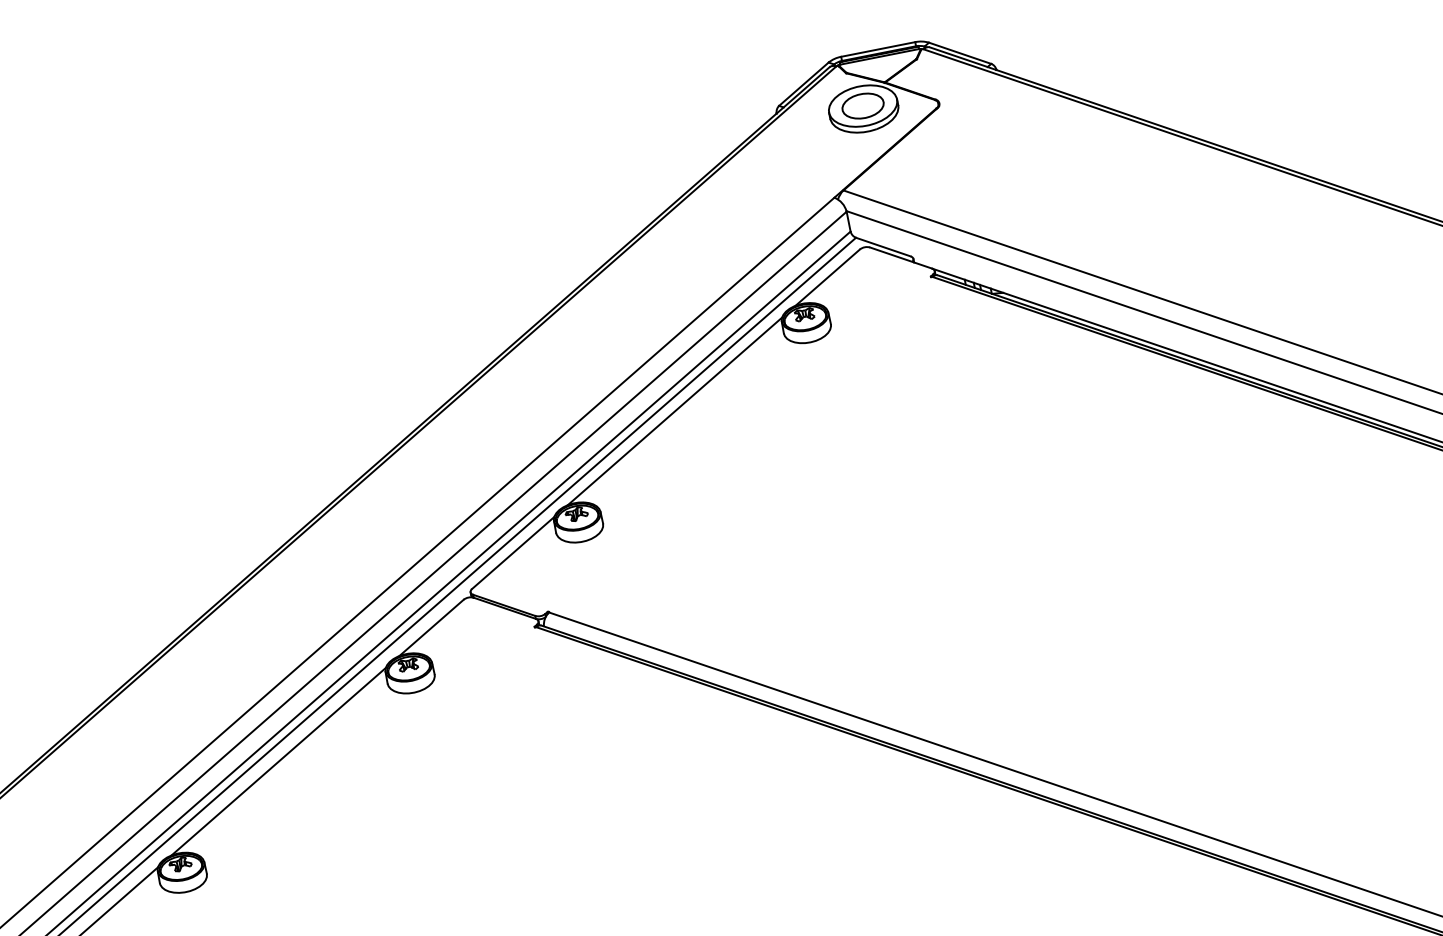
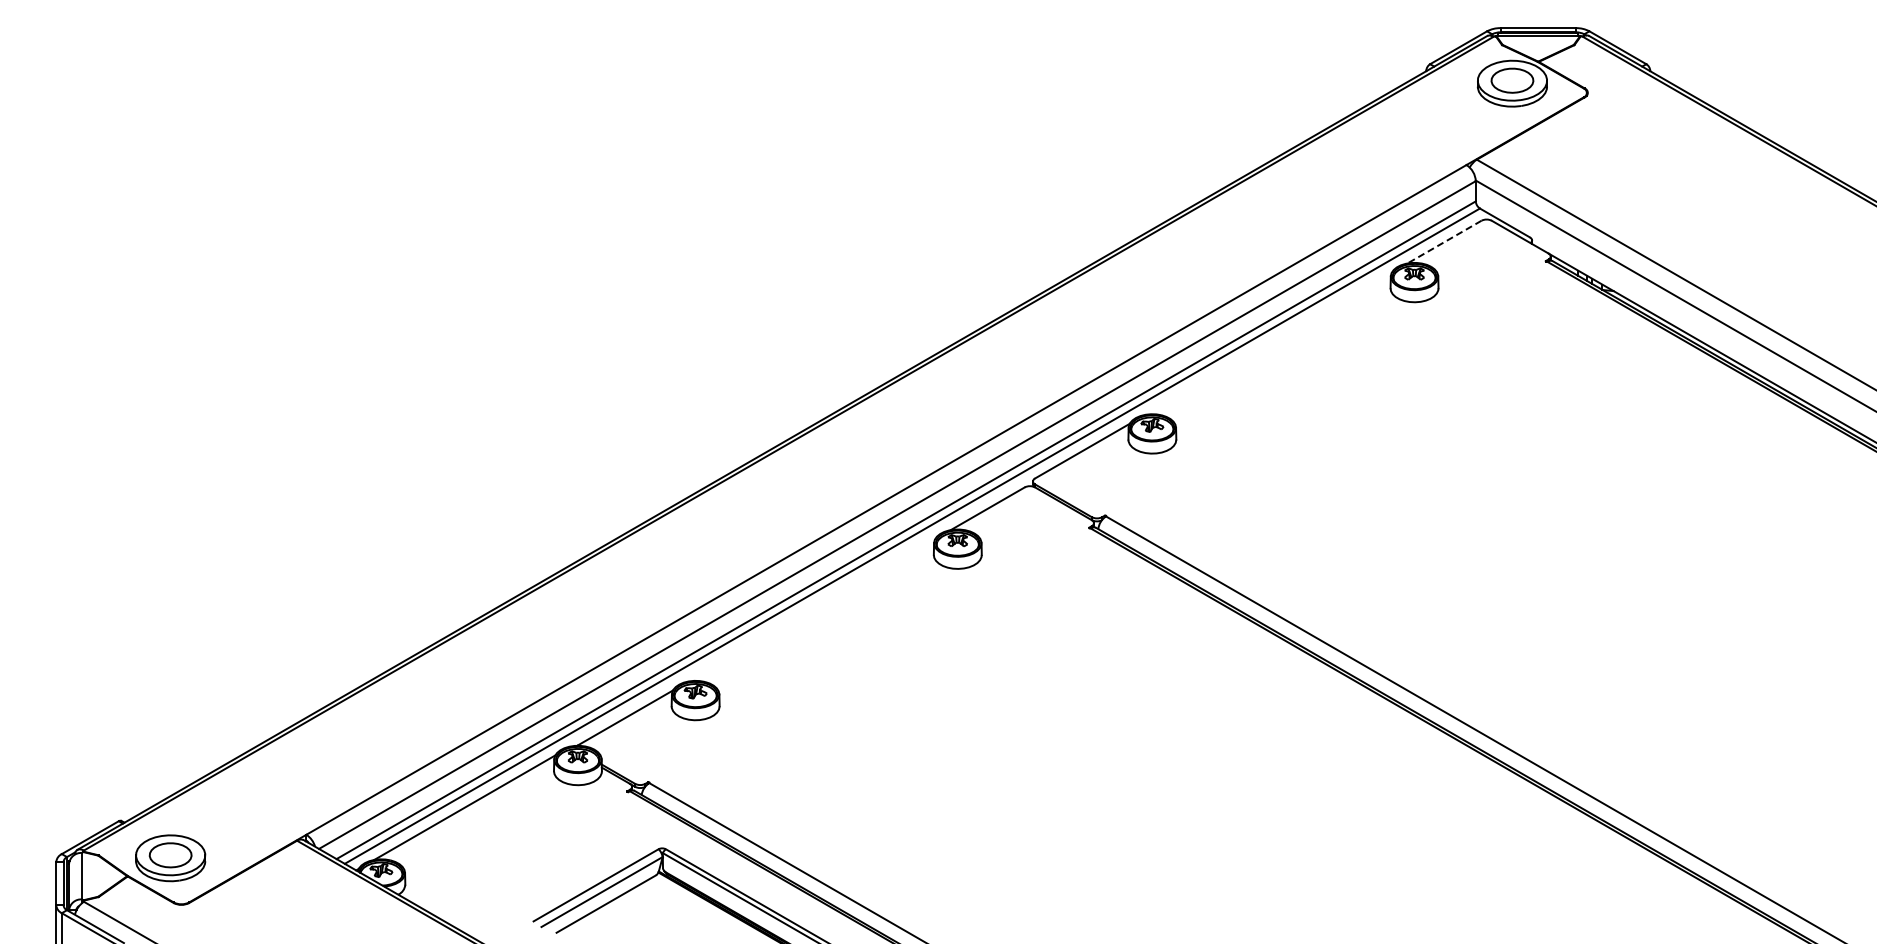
line: (827, 277) -> (1444, 242), solid -> dashed
line: (674, 411) -> (1268, 343), removed
line: (278, 761) -> (811, 610), removed

